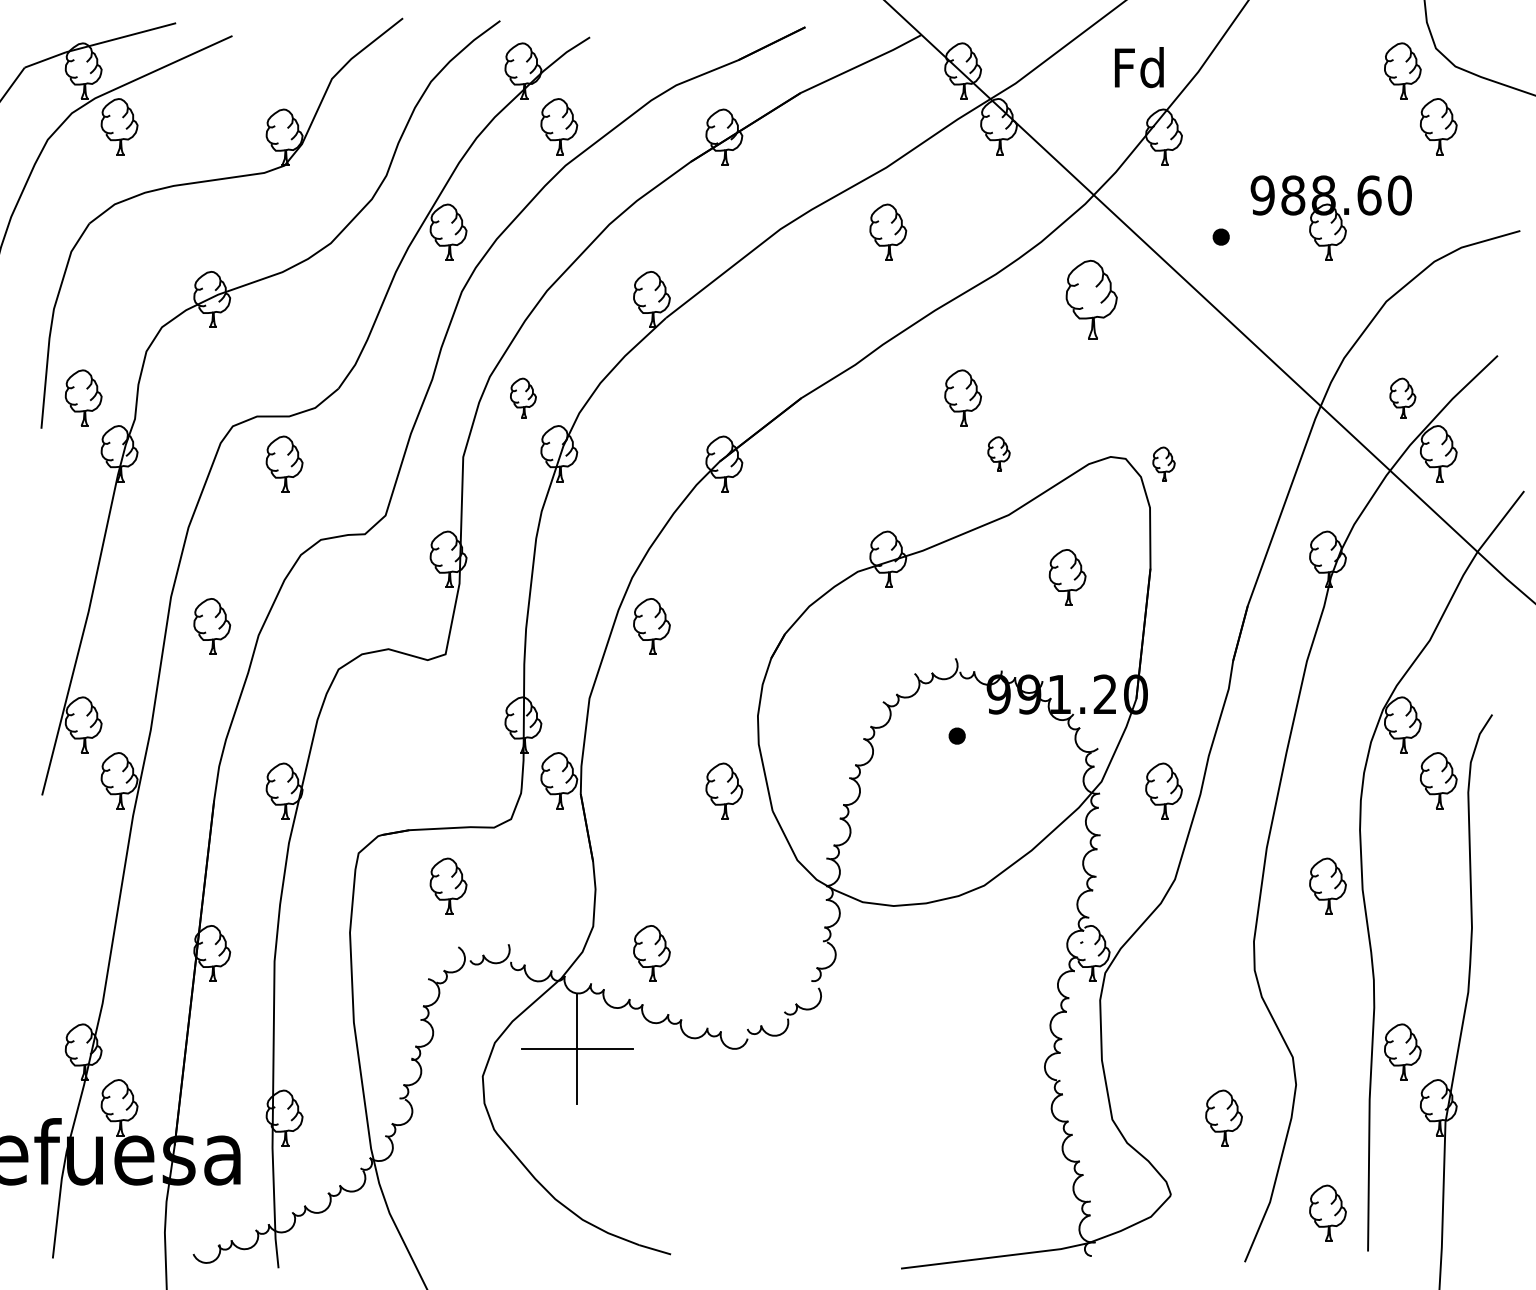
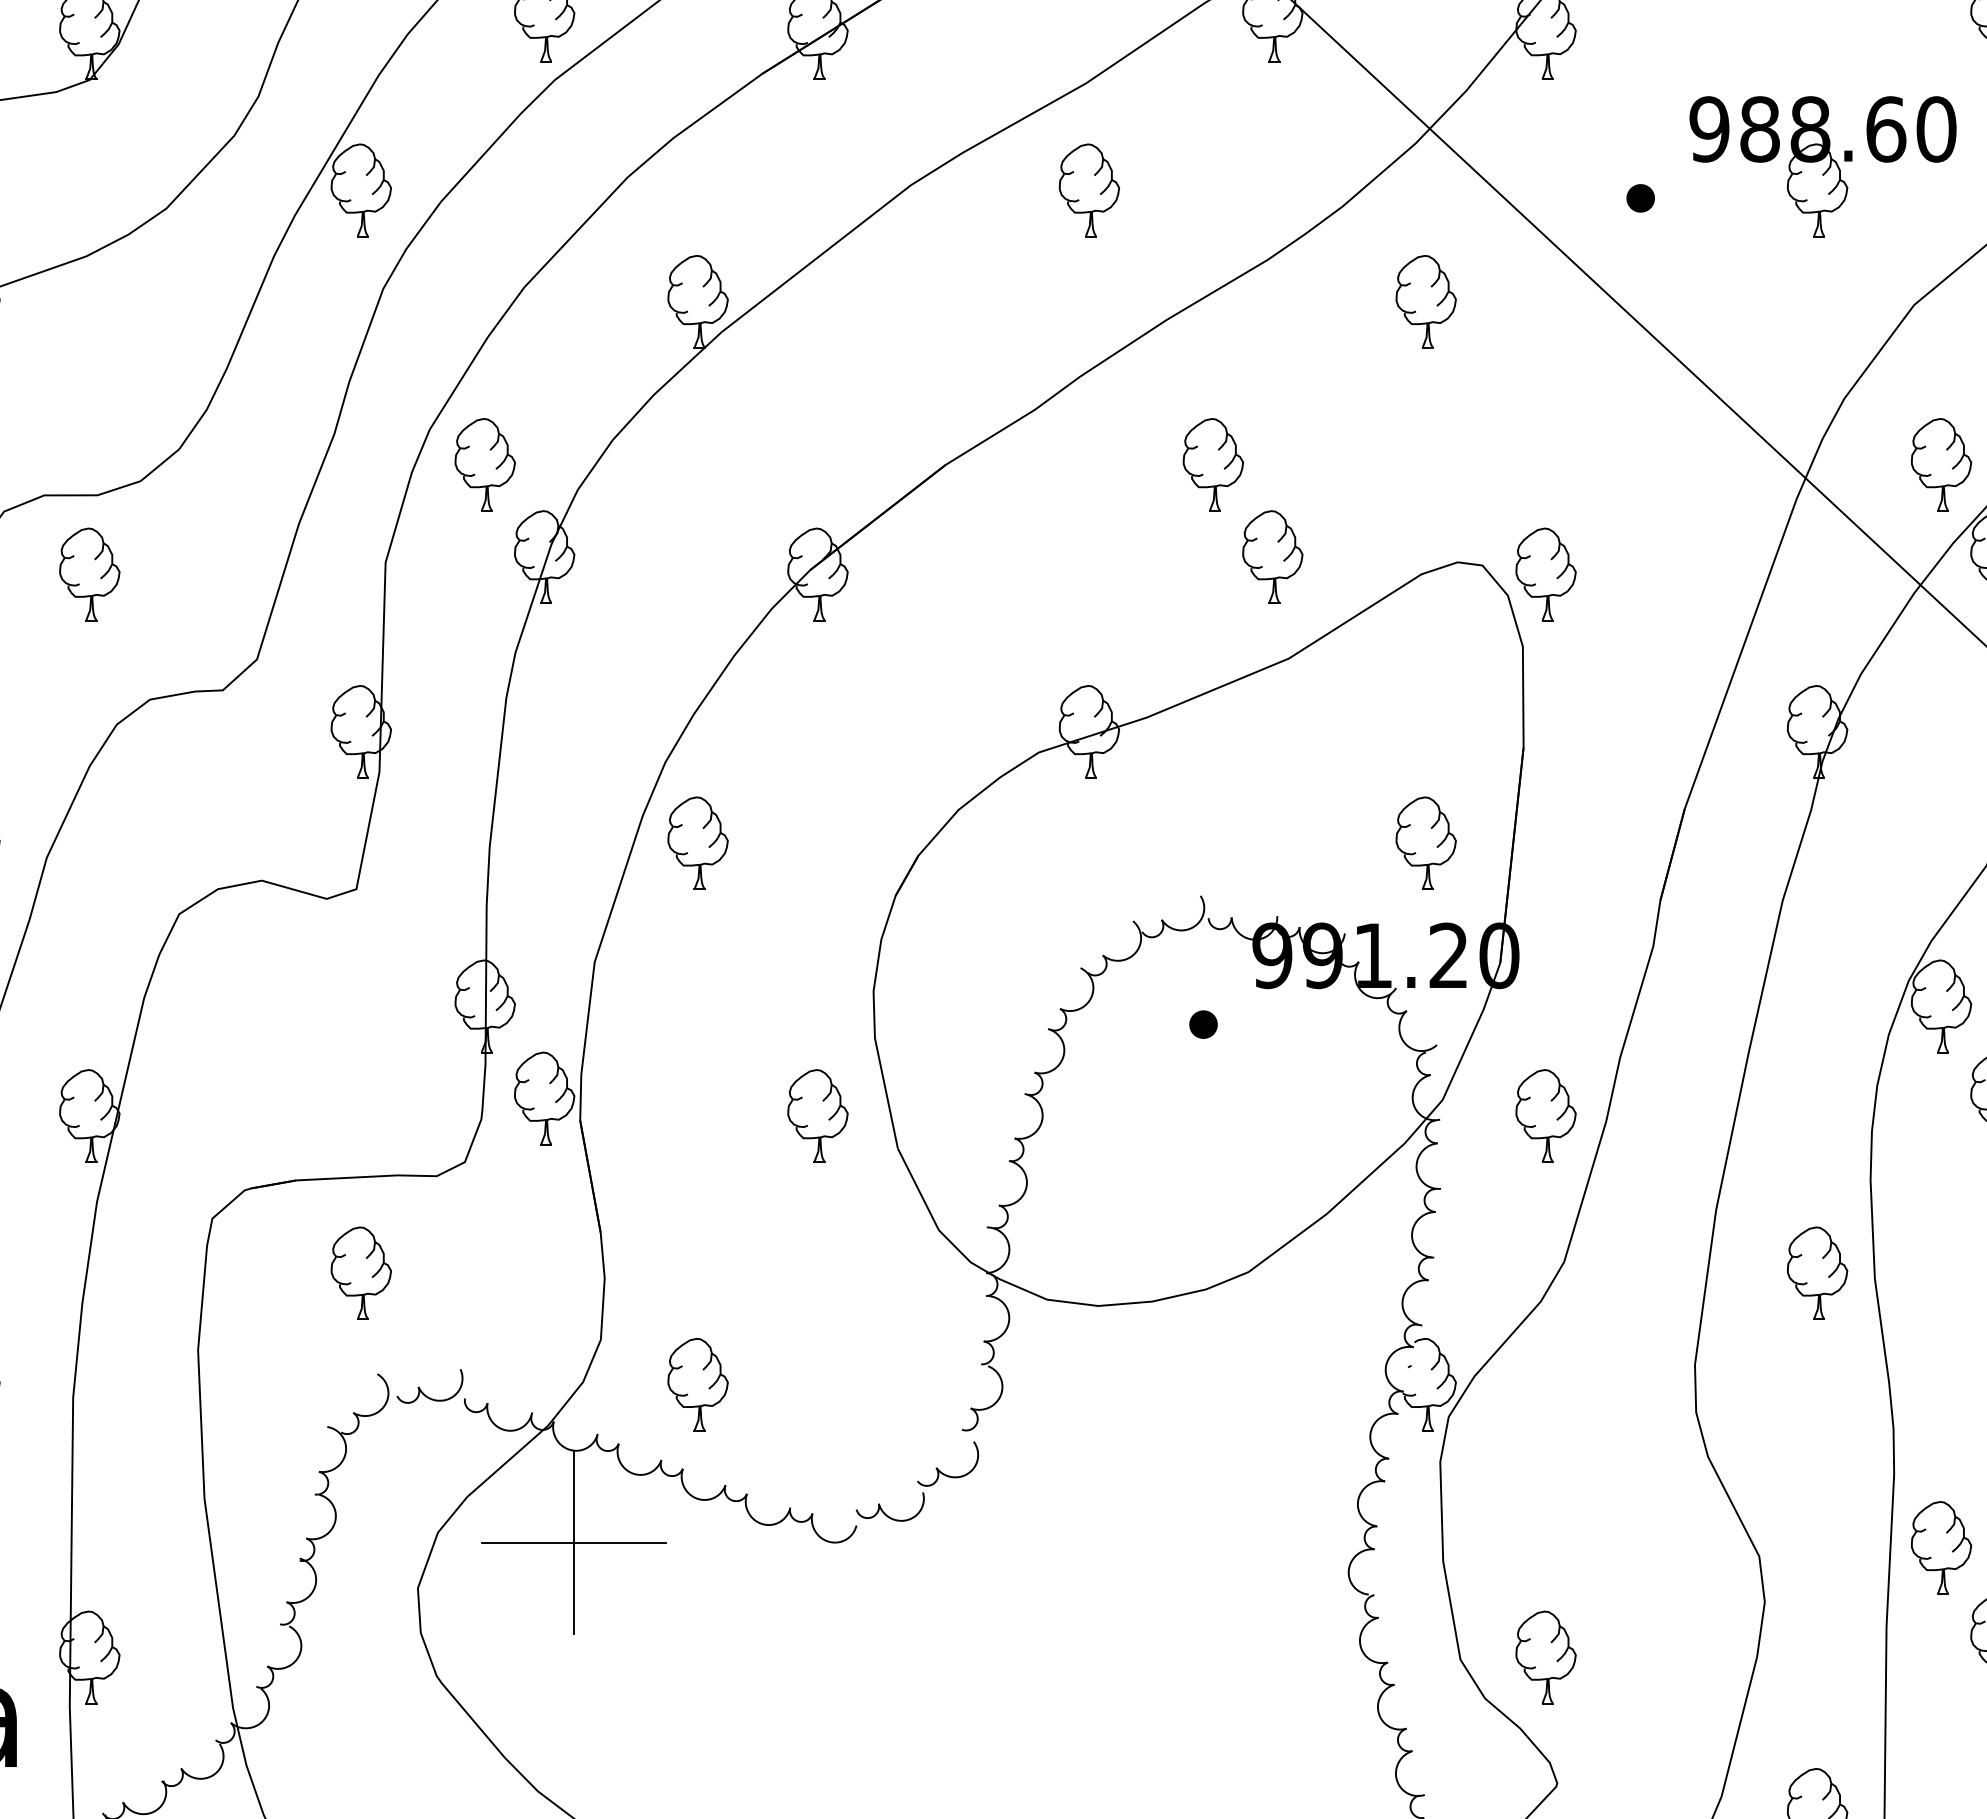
part: (1091, 299) -> (1425, 301), size x0.71
part: (523, 397) -> (485, 463), size x1.43
part: (1402, 397) -> (1940, 463), size x1.43
part: (998, 453) -> (1271, 556), size x1.67
part: (1163, 463) -> (1545, 573), size x1.67
part: (1067, 577) -> (1425, 843), moved
part: (1223, 1117) -> (1545, 1656), moved

